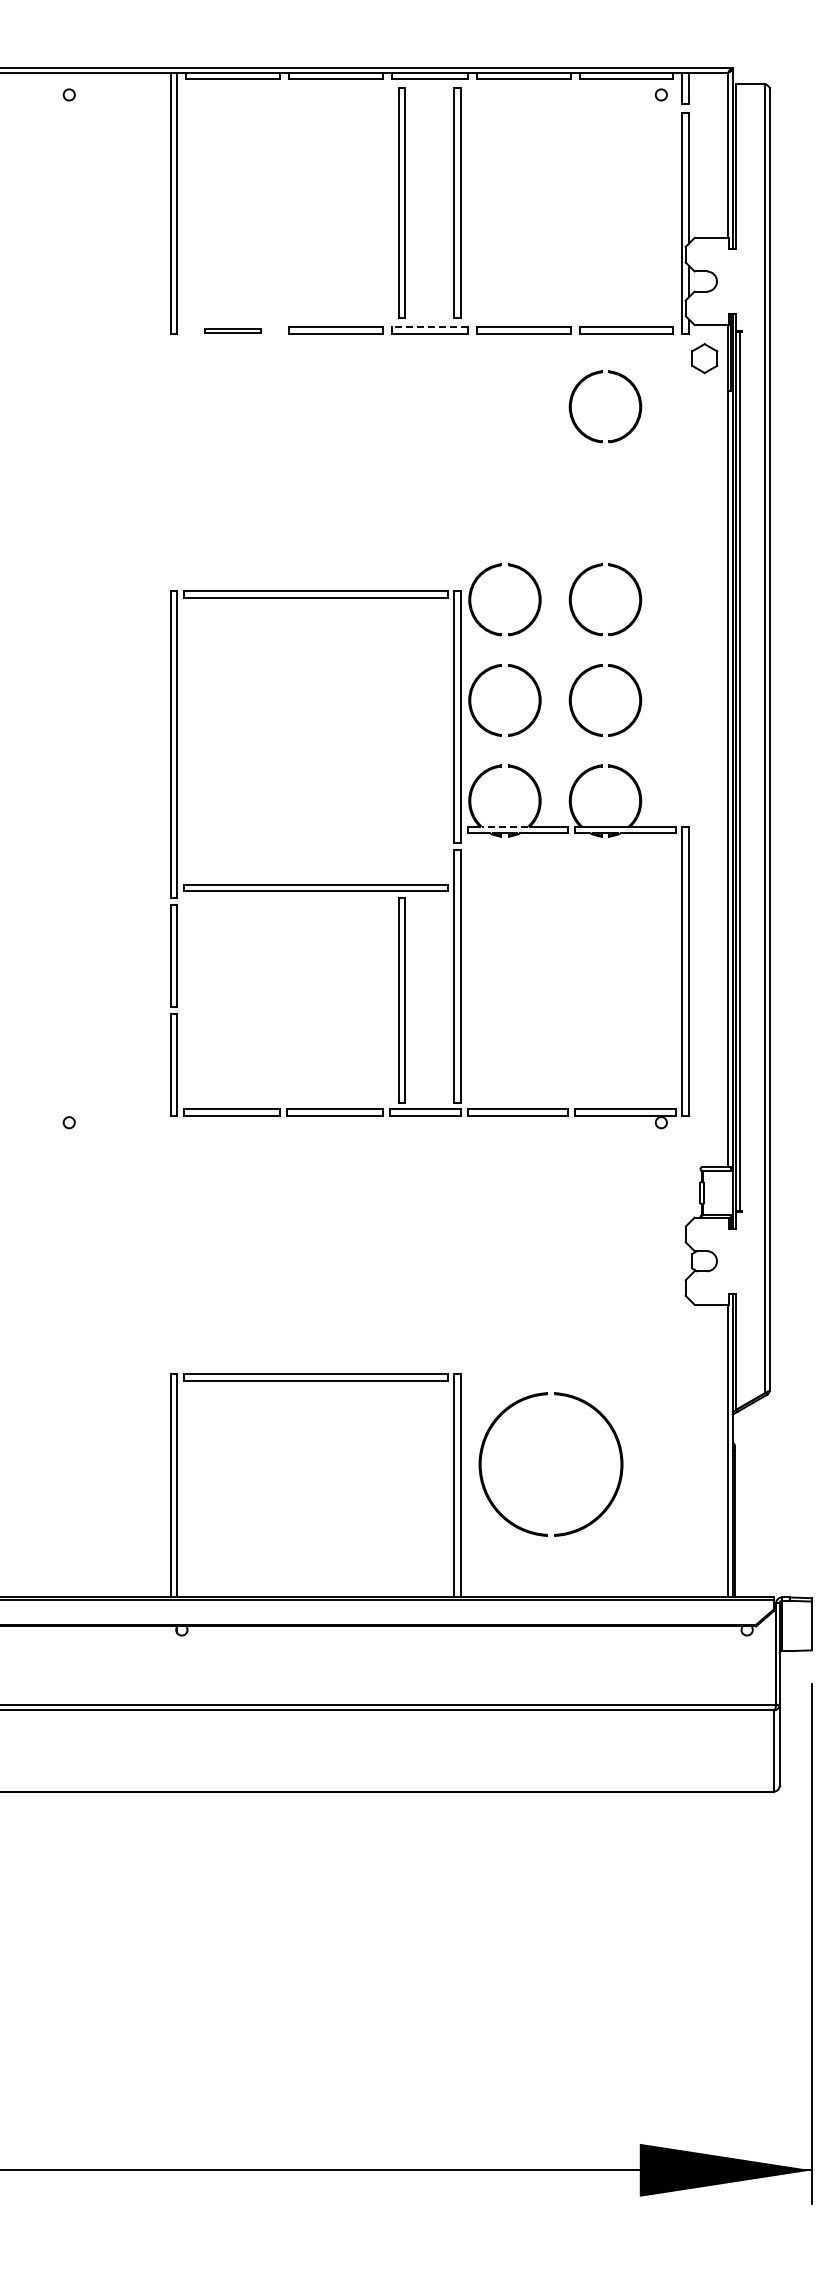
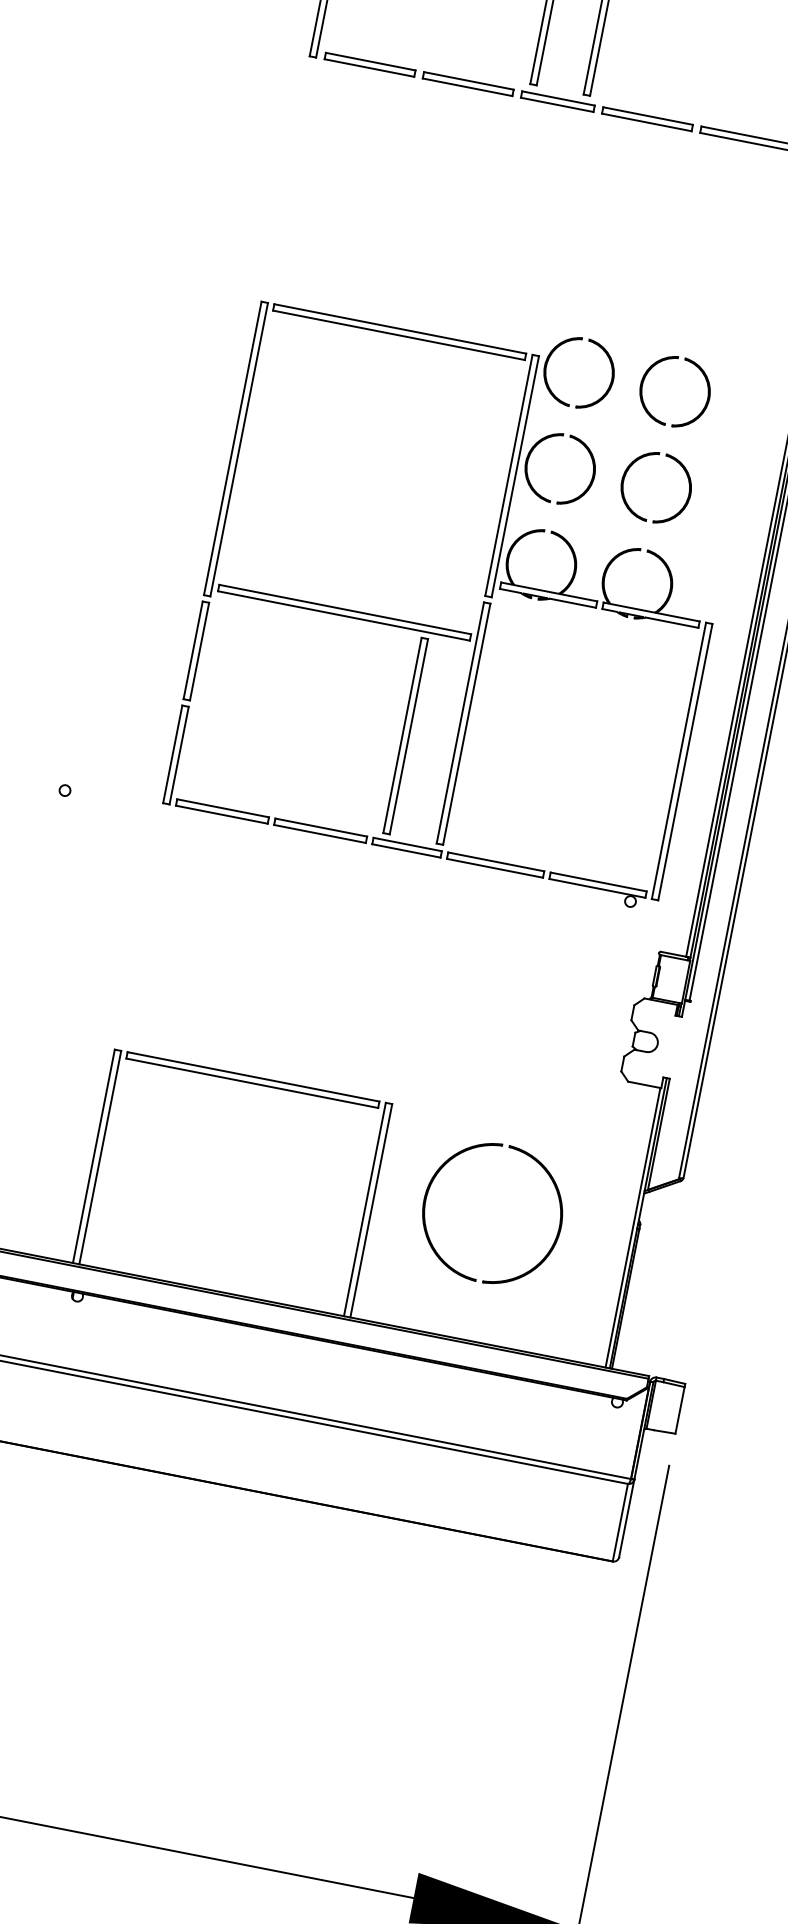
line: (429, 327) -> (558, 98), dashed -> solid
part: (232, 330) -> (369, 64), size x1.67
part: (594, 375) -> (706, 175), removed
line: (504, 826) -> (536, 589), dashed -> solid
part: (482, 1456) -> (428, 1193), moved

